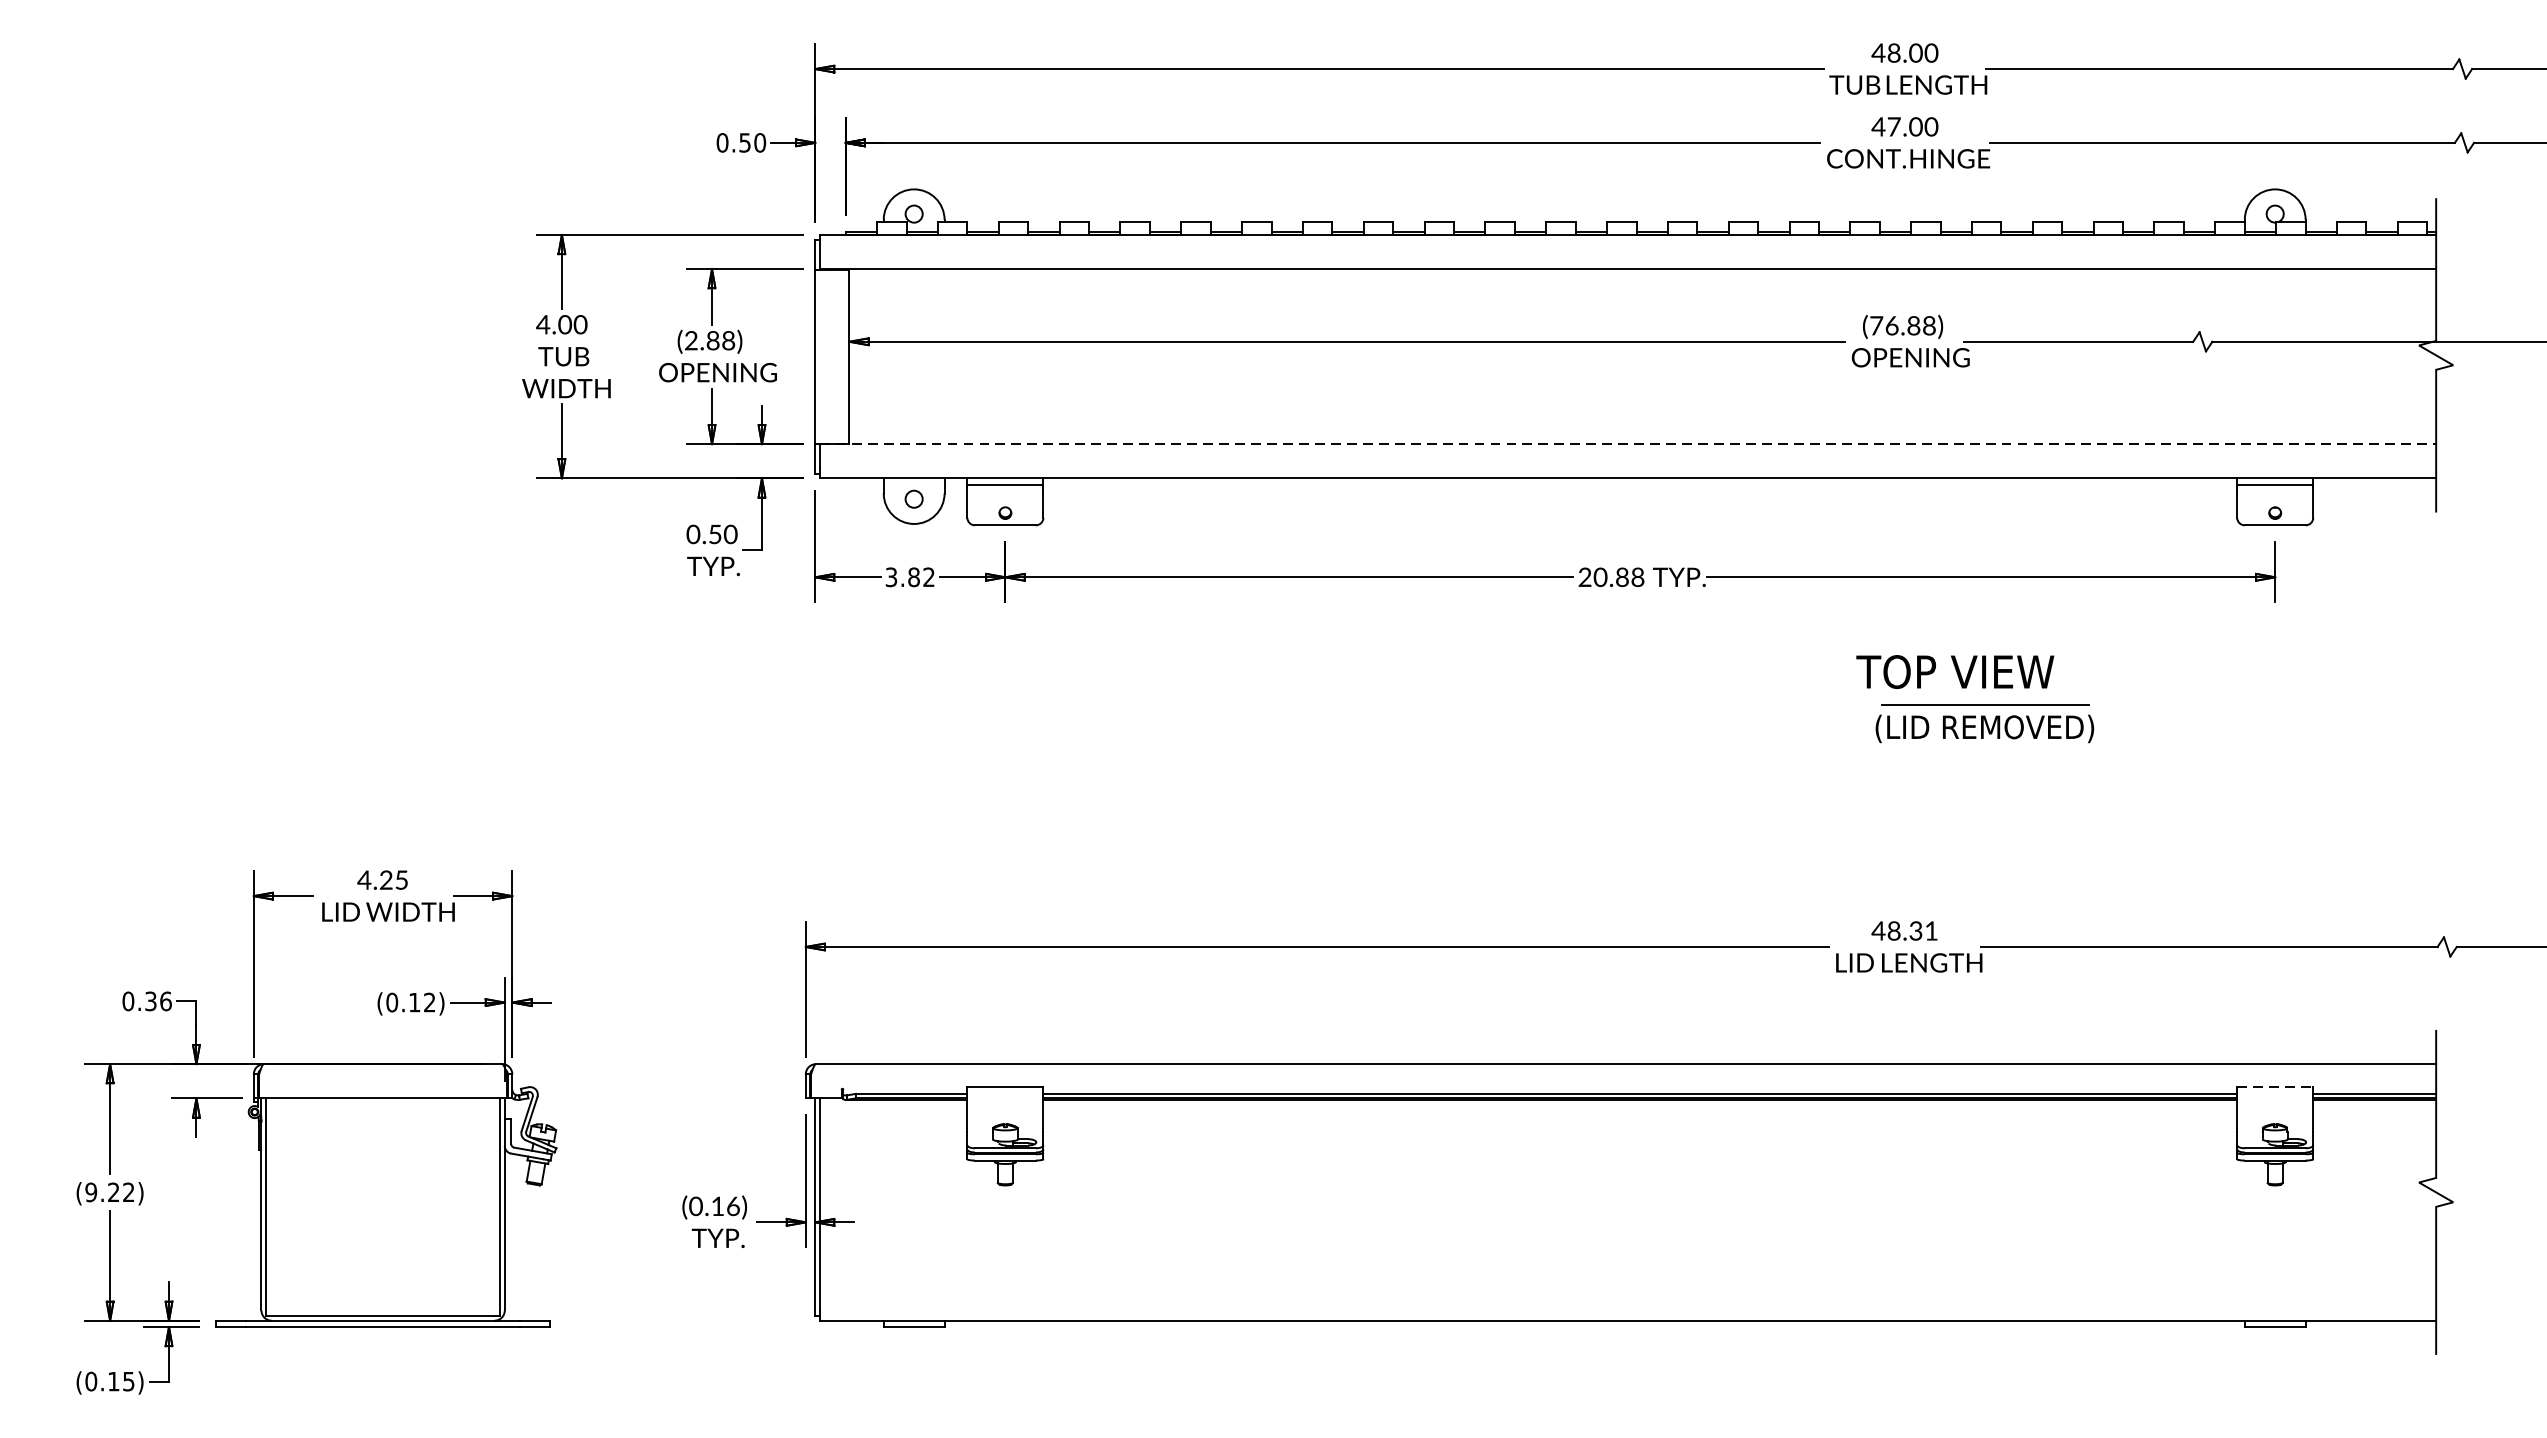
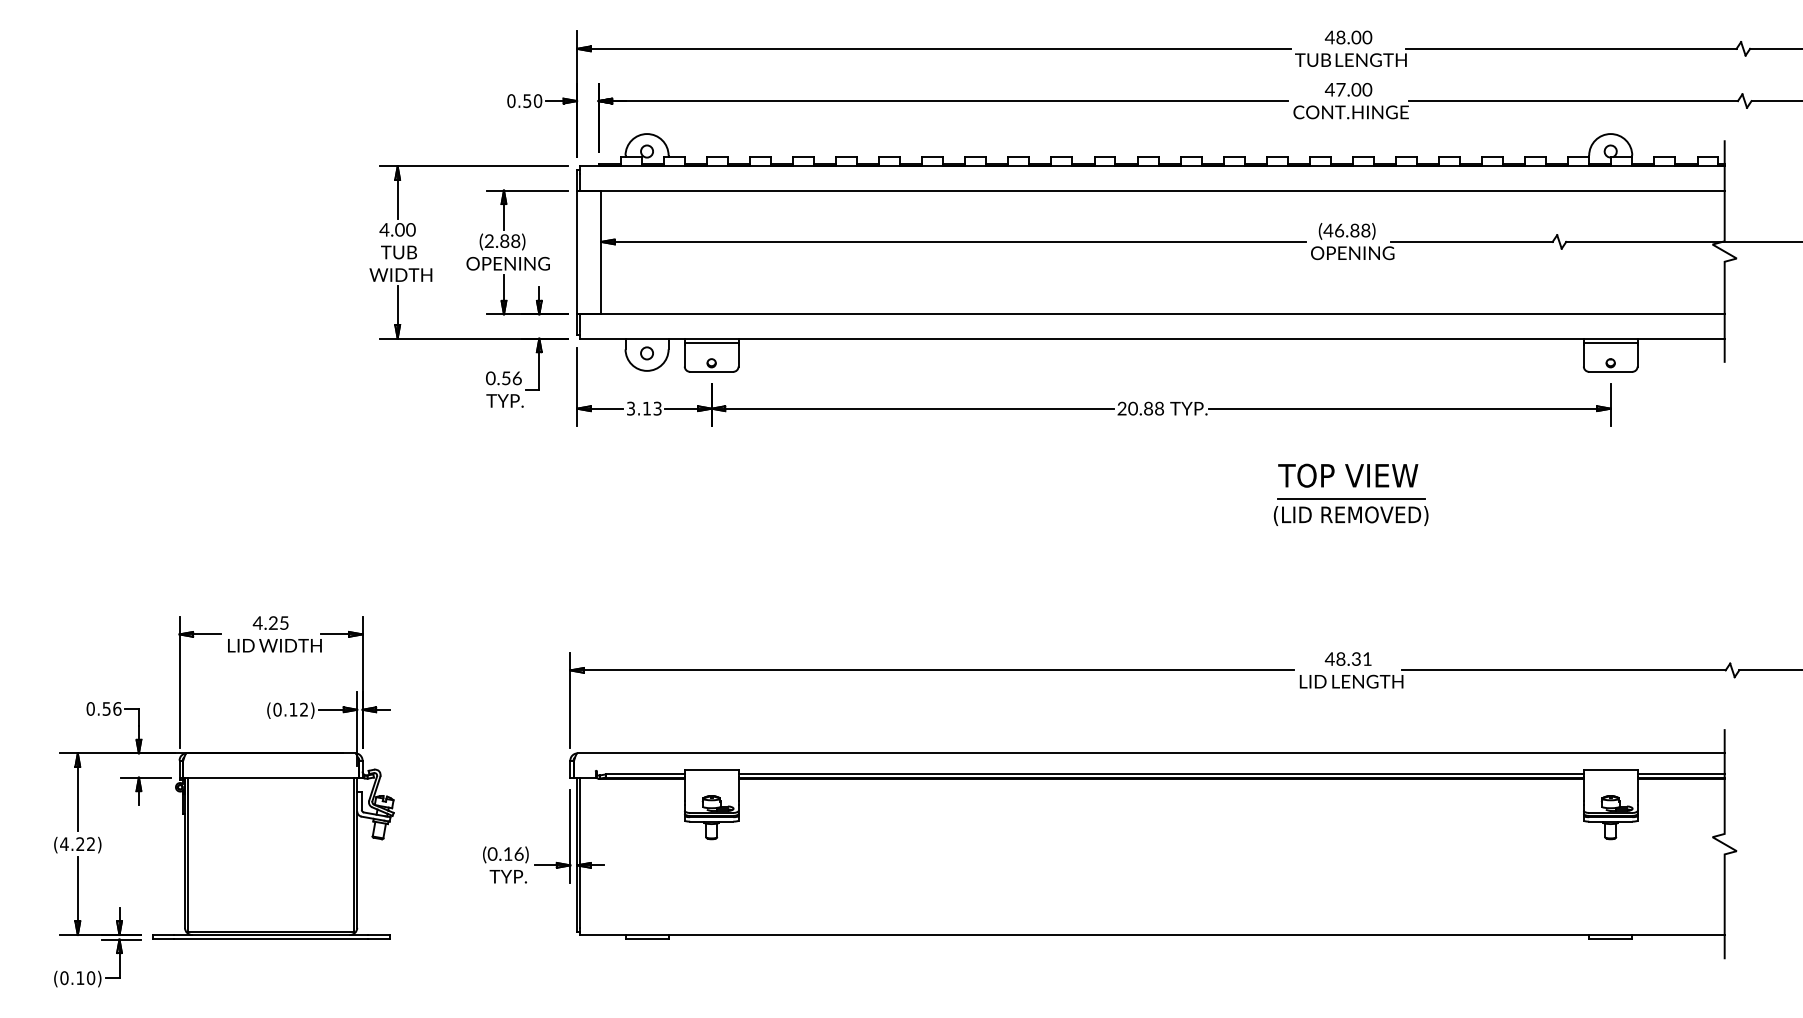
text: (1876, 325) -> (1328, 230), (76.88) -> (46.88)
line: (1628, 444) -> (1152, 314), dashed -> solid
text: (731, 533) -> (517, 377), 0.50 -> 0.56
text: (920, 577) -> (651, 408), 3.82 -> 3.13
text: (1955, 671) -> (1348, 475), moved
part: (1983, 722) -> (1350, 511), moved
text: (150, 1000) -> (106, 708), 0.36 -> 0.56
line: (2274, 1086) -> (1610, 769), dashed -> solid
text: (91, 1192) -> (64, 844), (9.22) -> (4.22)
text: (129, 1382) -> (91, 978), (0.15) -> (0.10)

